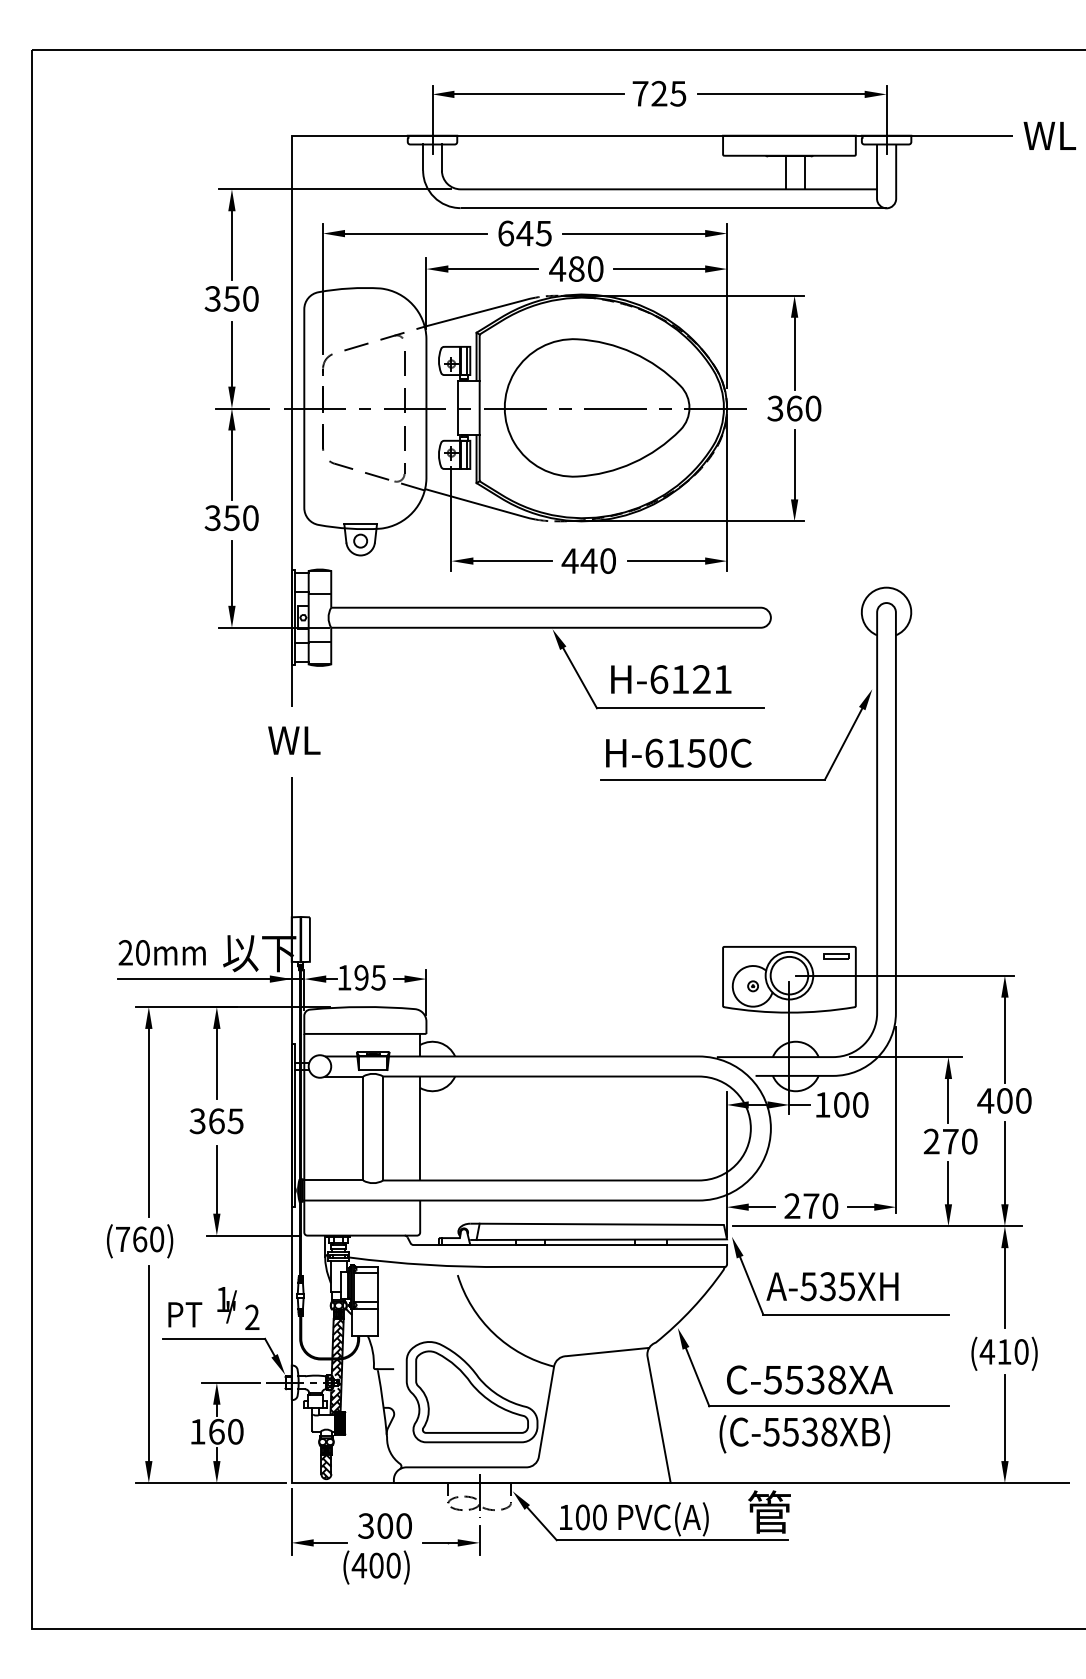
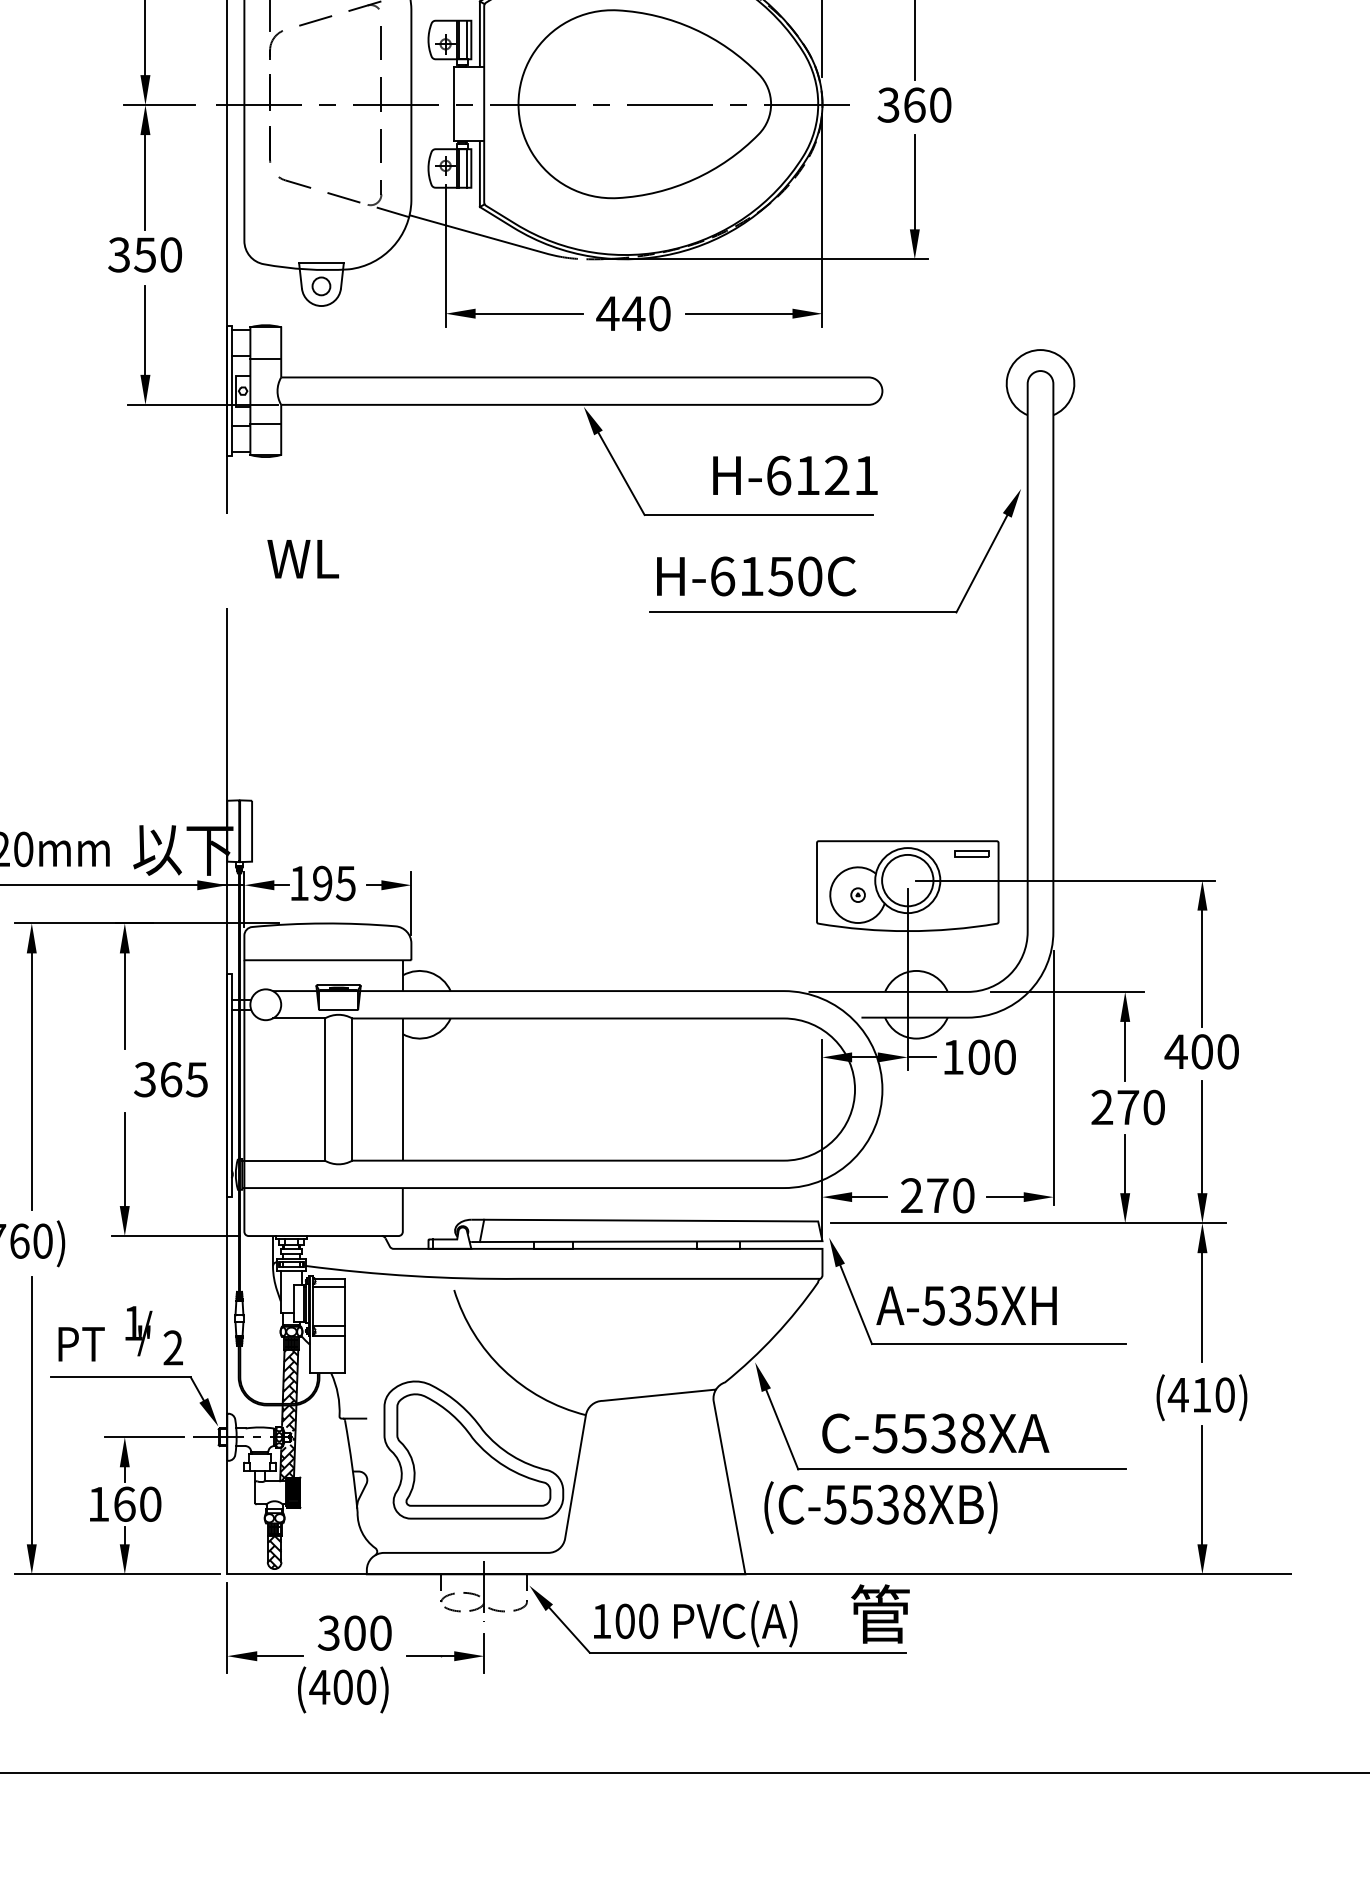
text: (671, 679) -> (795, 475), moved
text: (294, 740) -> (303, 559), moved
text: (216, 1121) -> (170, 1079), moved
text: (804, 1434) -> (880, 1507), moved

